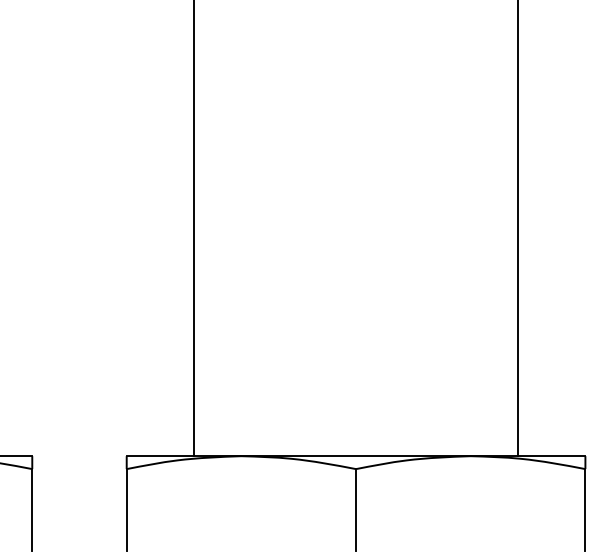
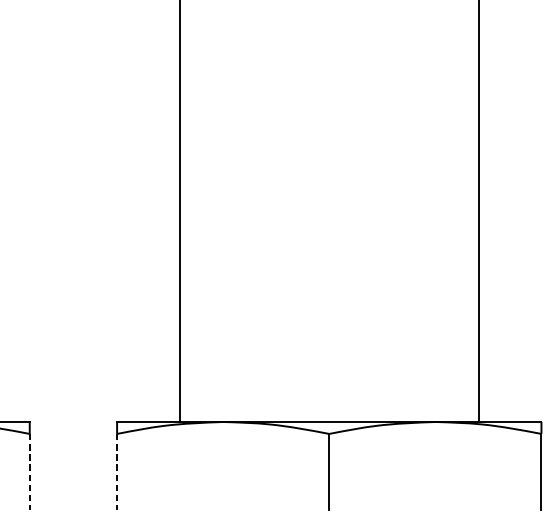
line: (32, 510) -> (29, 472), solid -> dashed
line: (126, 510) -> (116, 472), solid -> dashed

